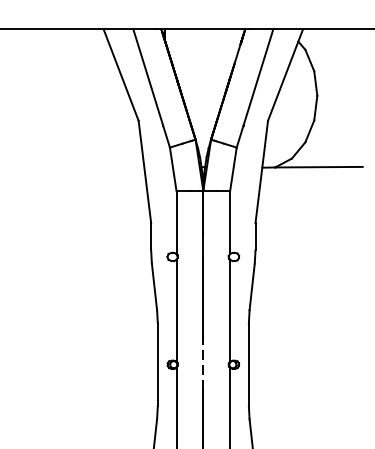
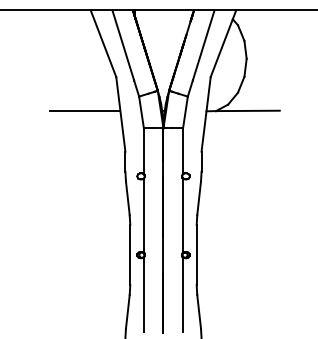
line: (95, 166) -> (84, 110), added
line: (203, 363) -> (163, 254), dashed -> solid

